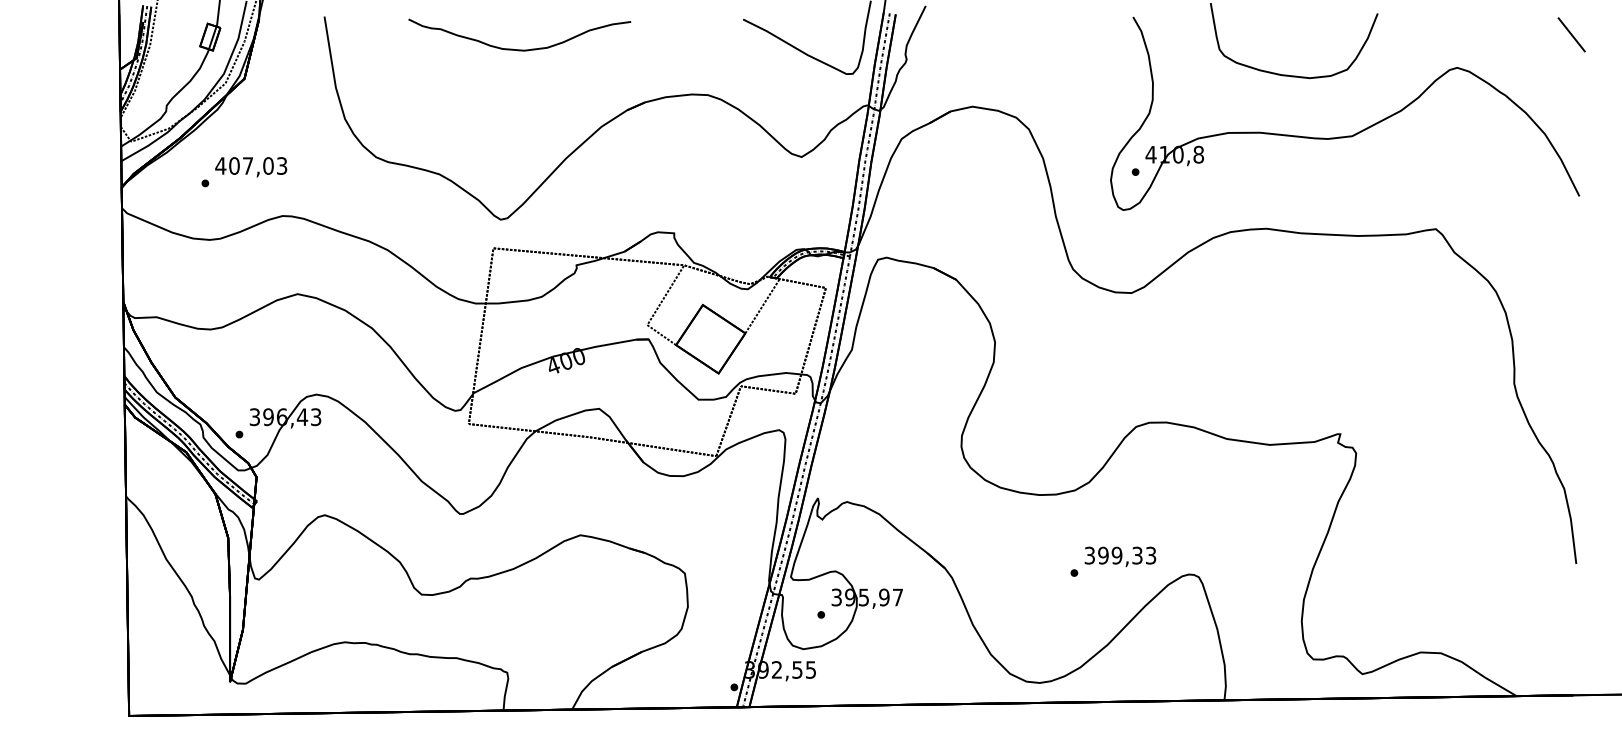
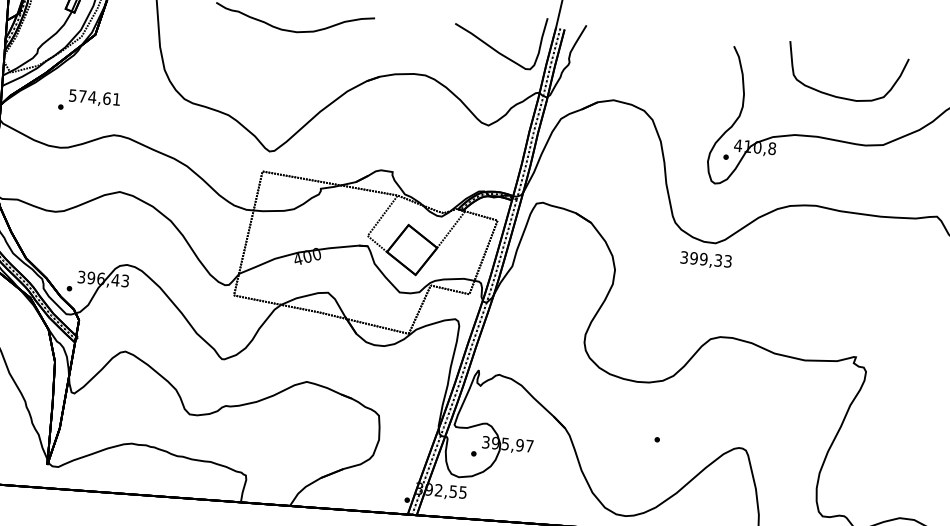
text: (251, 165) -> (94, 97), 407,03 -> 574,61
text: (1120, 556) -> (706, 260), moved

